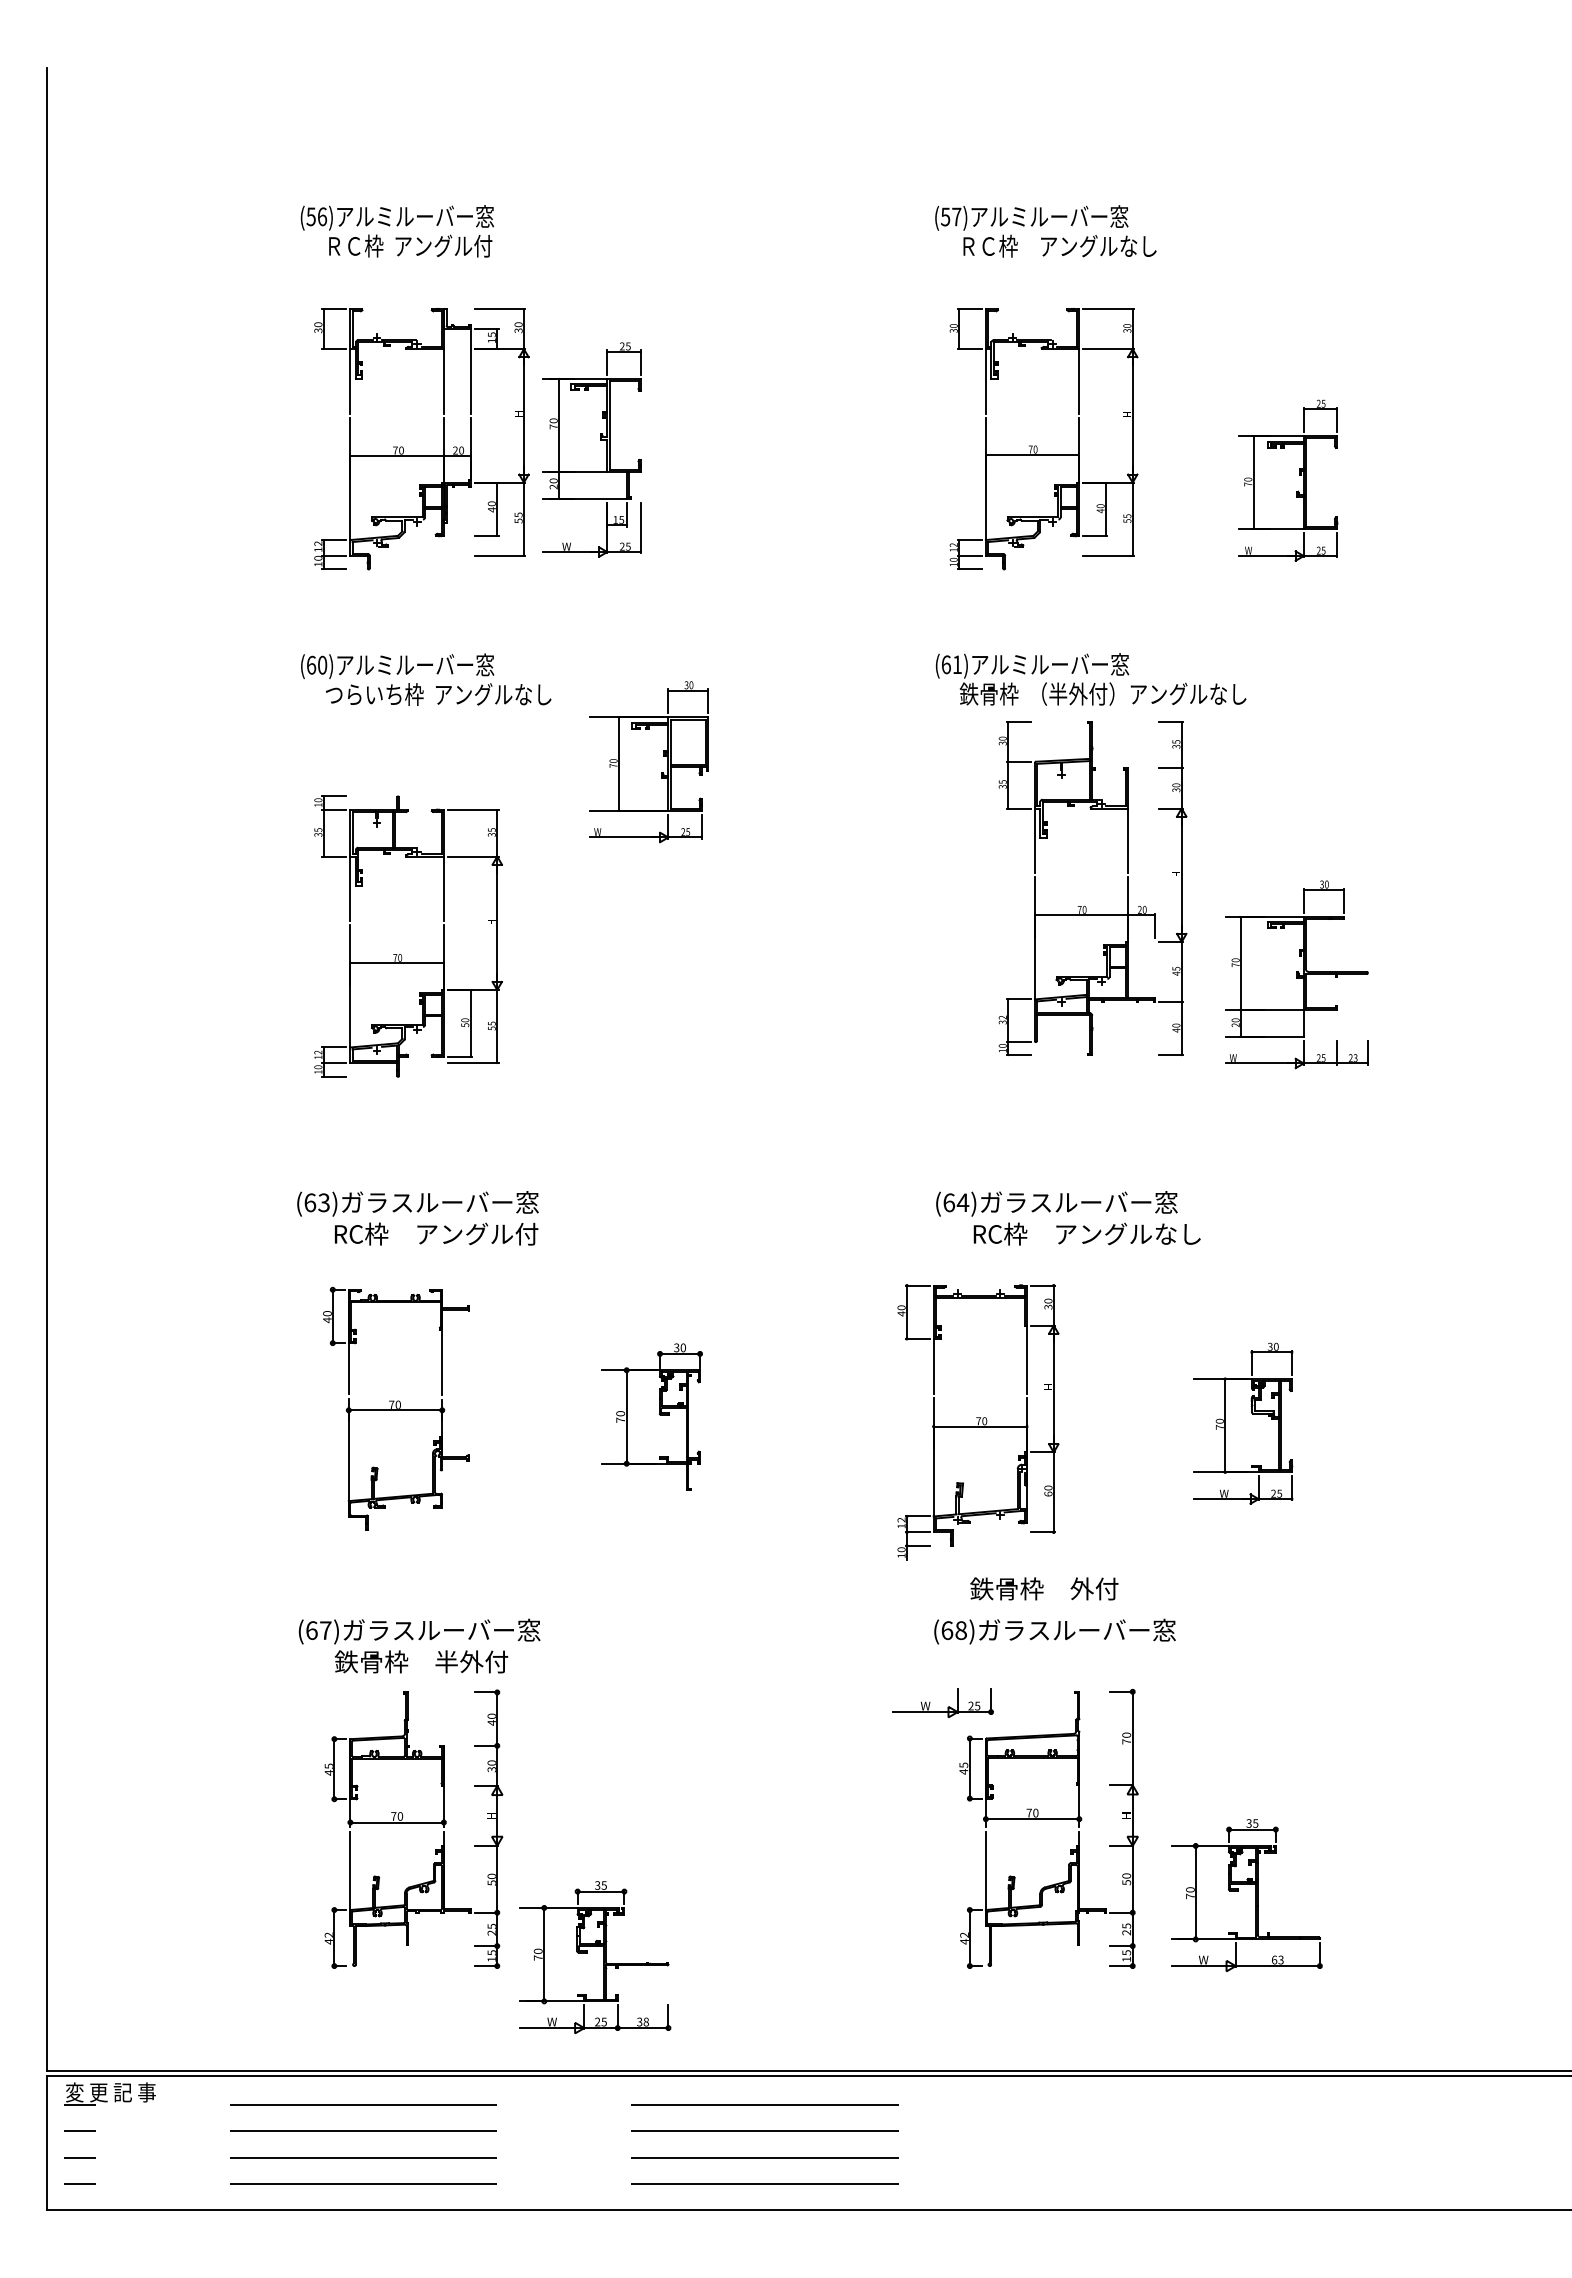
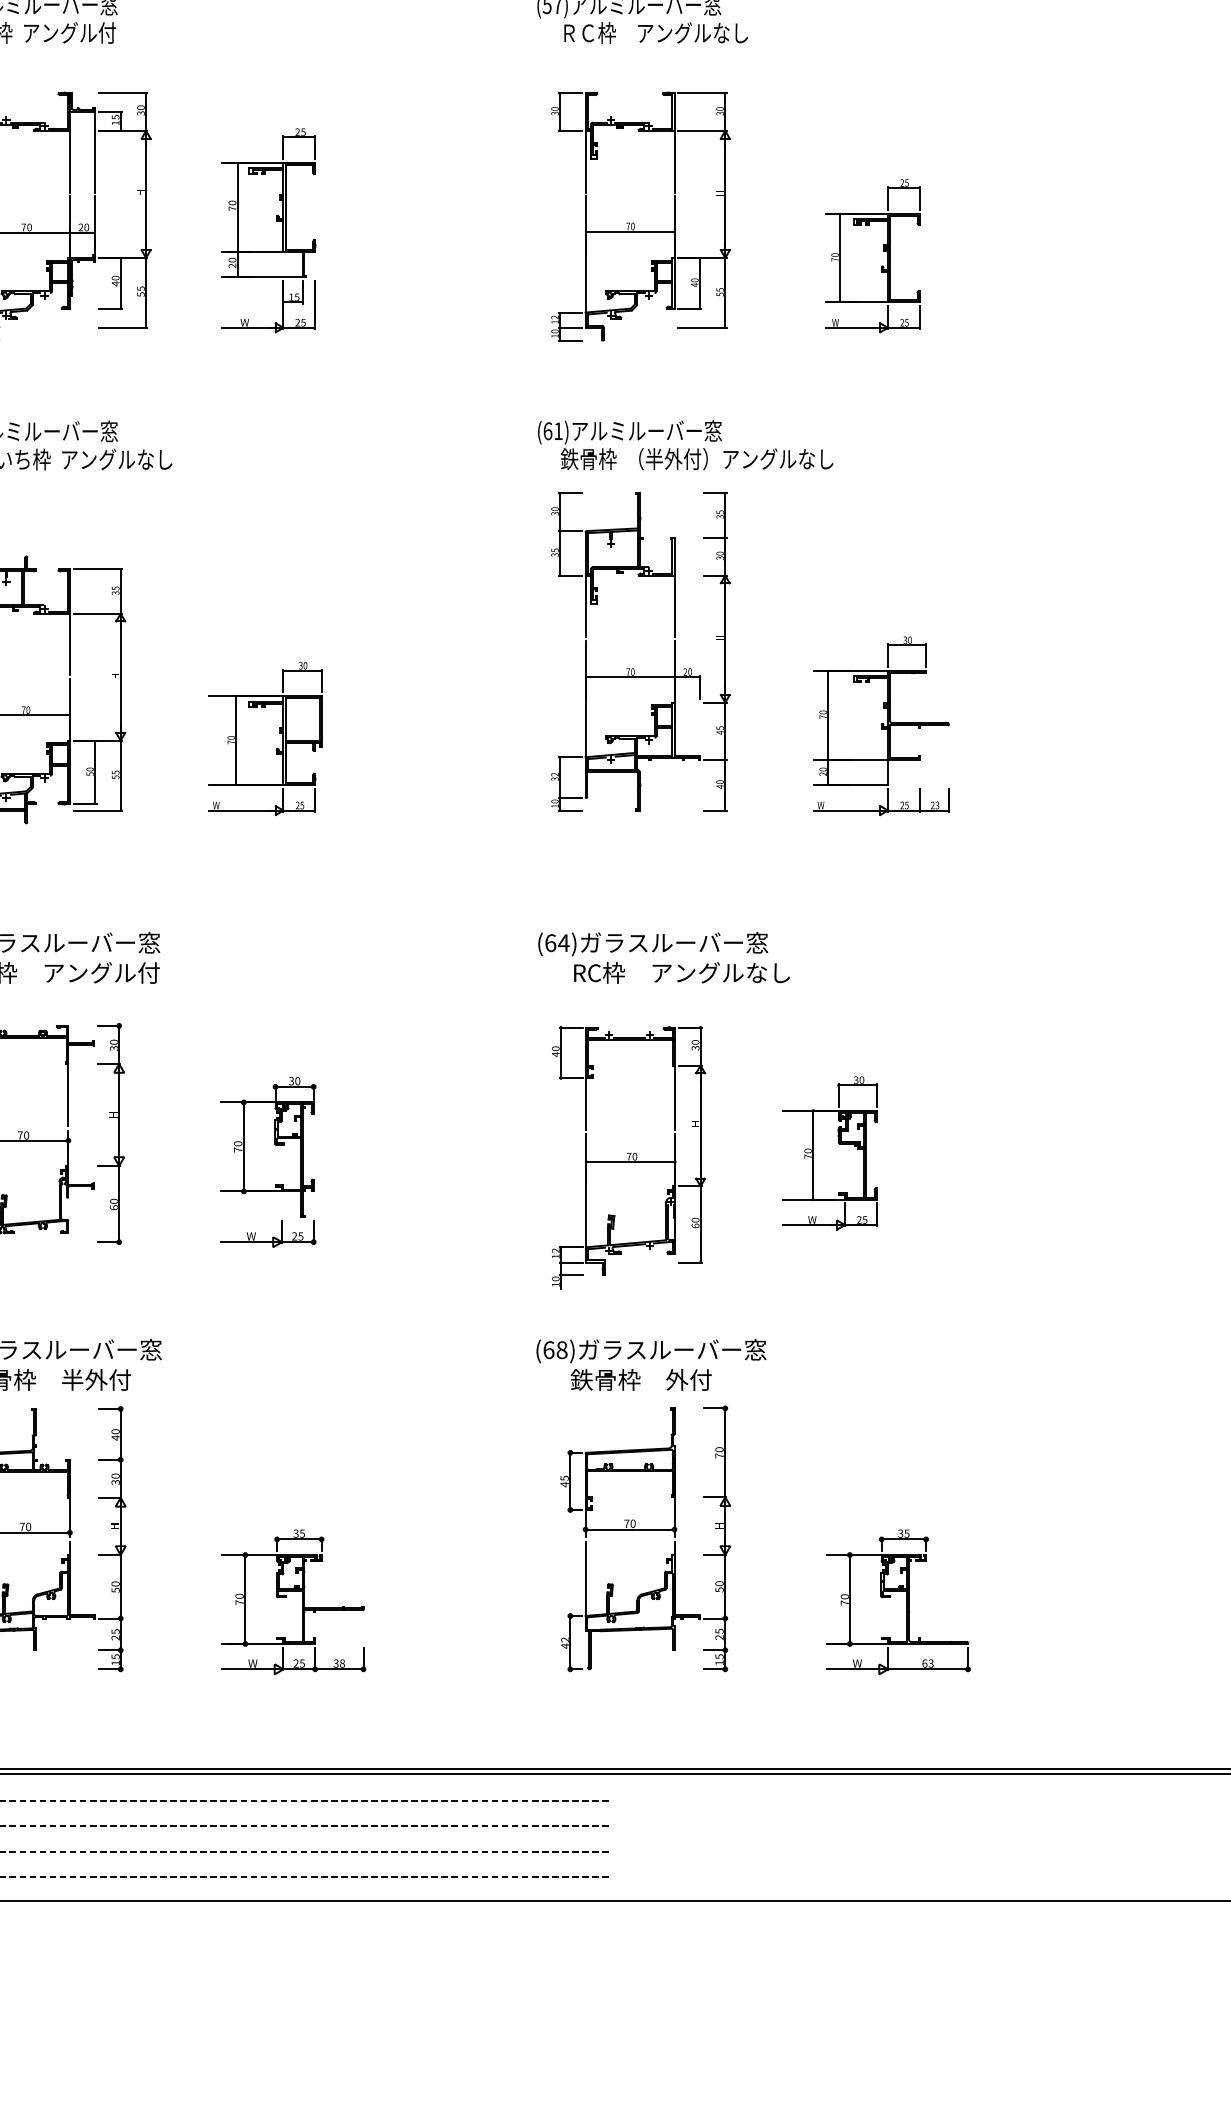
part: (591, 449) -> (268, 230), moved
part: (648, 762) -> (264, 739), moved
part: (1084, 905) -> (632, 667), moved
part: (495, 1402) -> (119, 1133), added
part: (978, 1422) -> (629, 1157), moved
text: (1044, 1588) -> (641, 1379), moved
part: (947, 1707) -> (272, 1237), moved
part: (1246, 1895) -> (898, 1602), moved
part: (595, 1957) -> (294, 1602), moved

